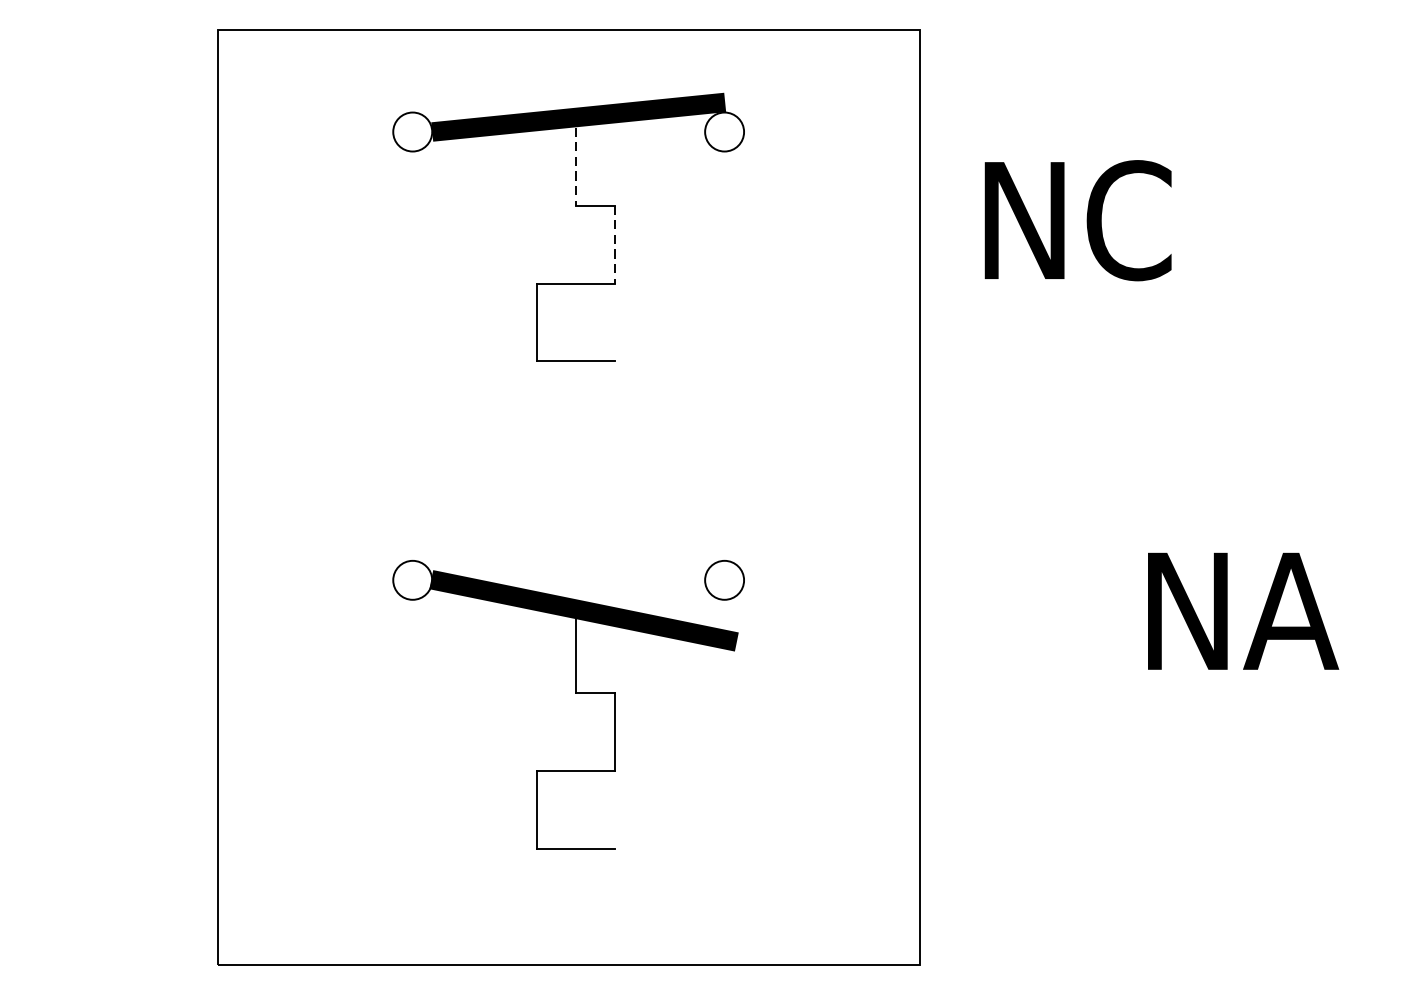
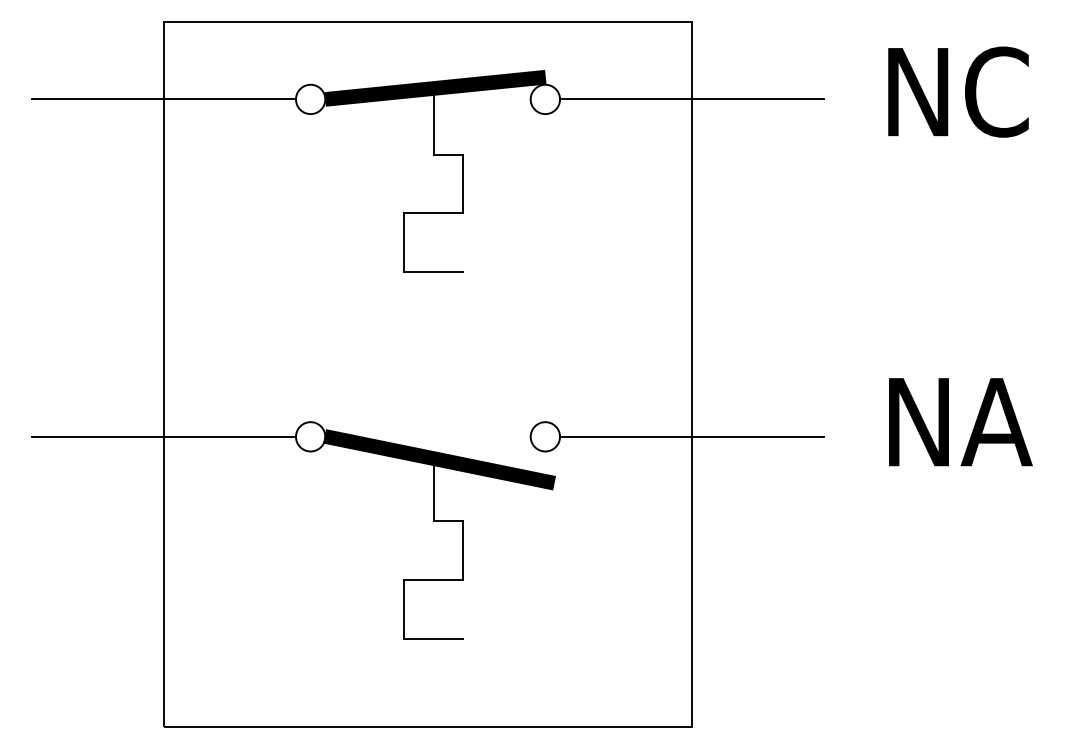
line: (217, 132) -> (163, 99), added
line: (920, 132) -> (692, 99), added
line: (575, 166) -> (433, 125), dashed -> solid
text: (1078, 219) -> (958, 91), moved
line: (614, 245) -> (462, 184), dashed -> solid
line: (217, 579) -> (163, 436), added
line: (920, 579) -> (692, 436), added
text: (1242, 611) -> (960, 422), moved

